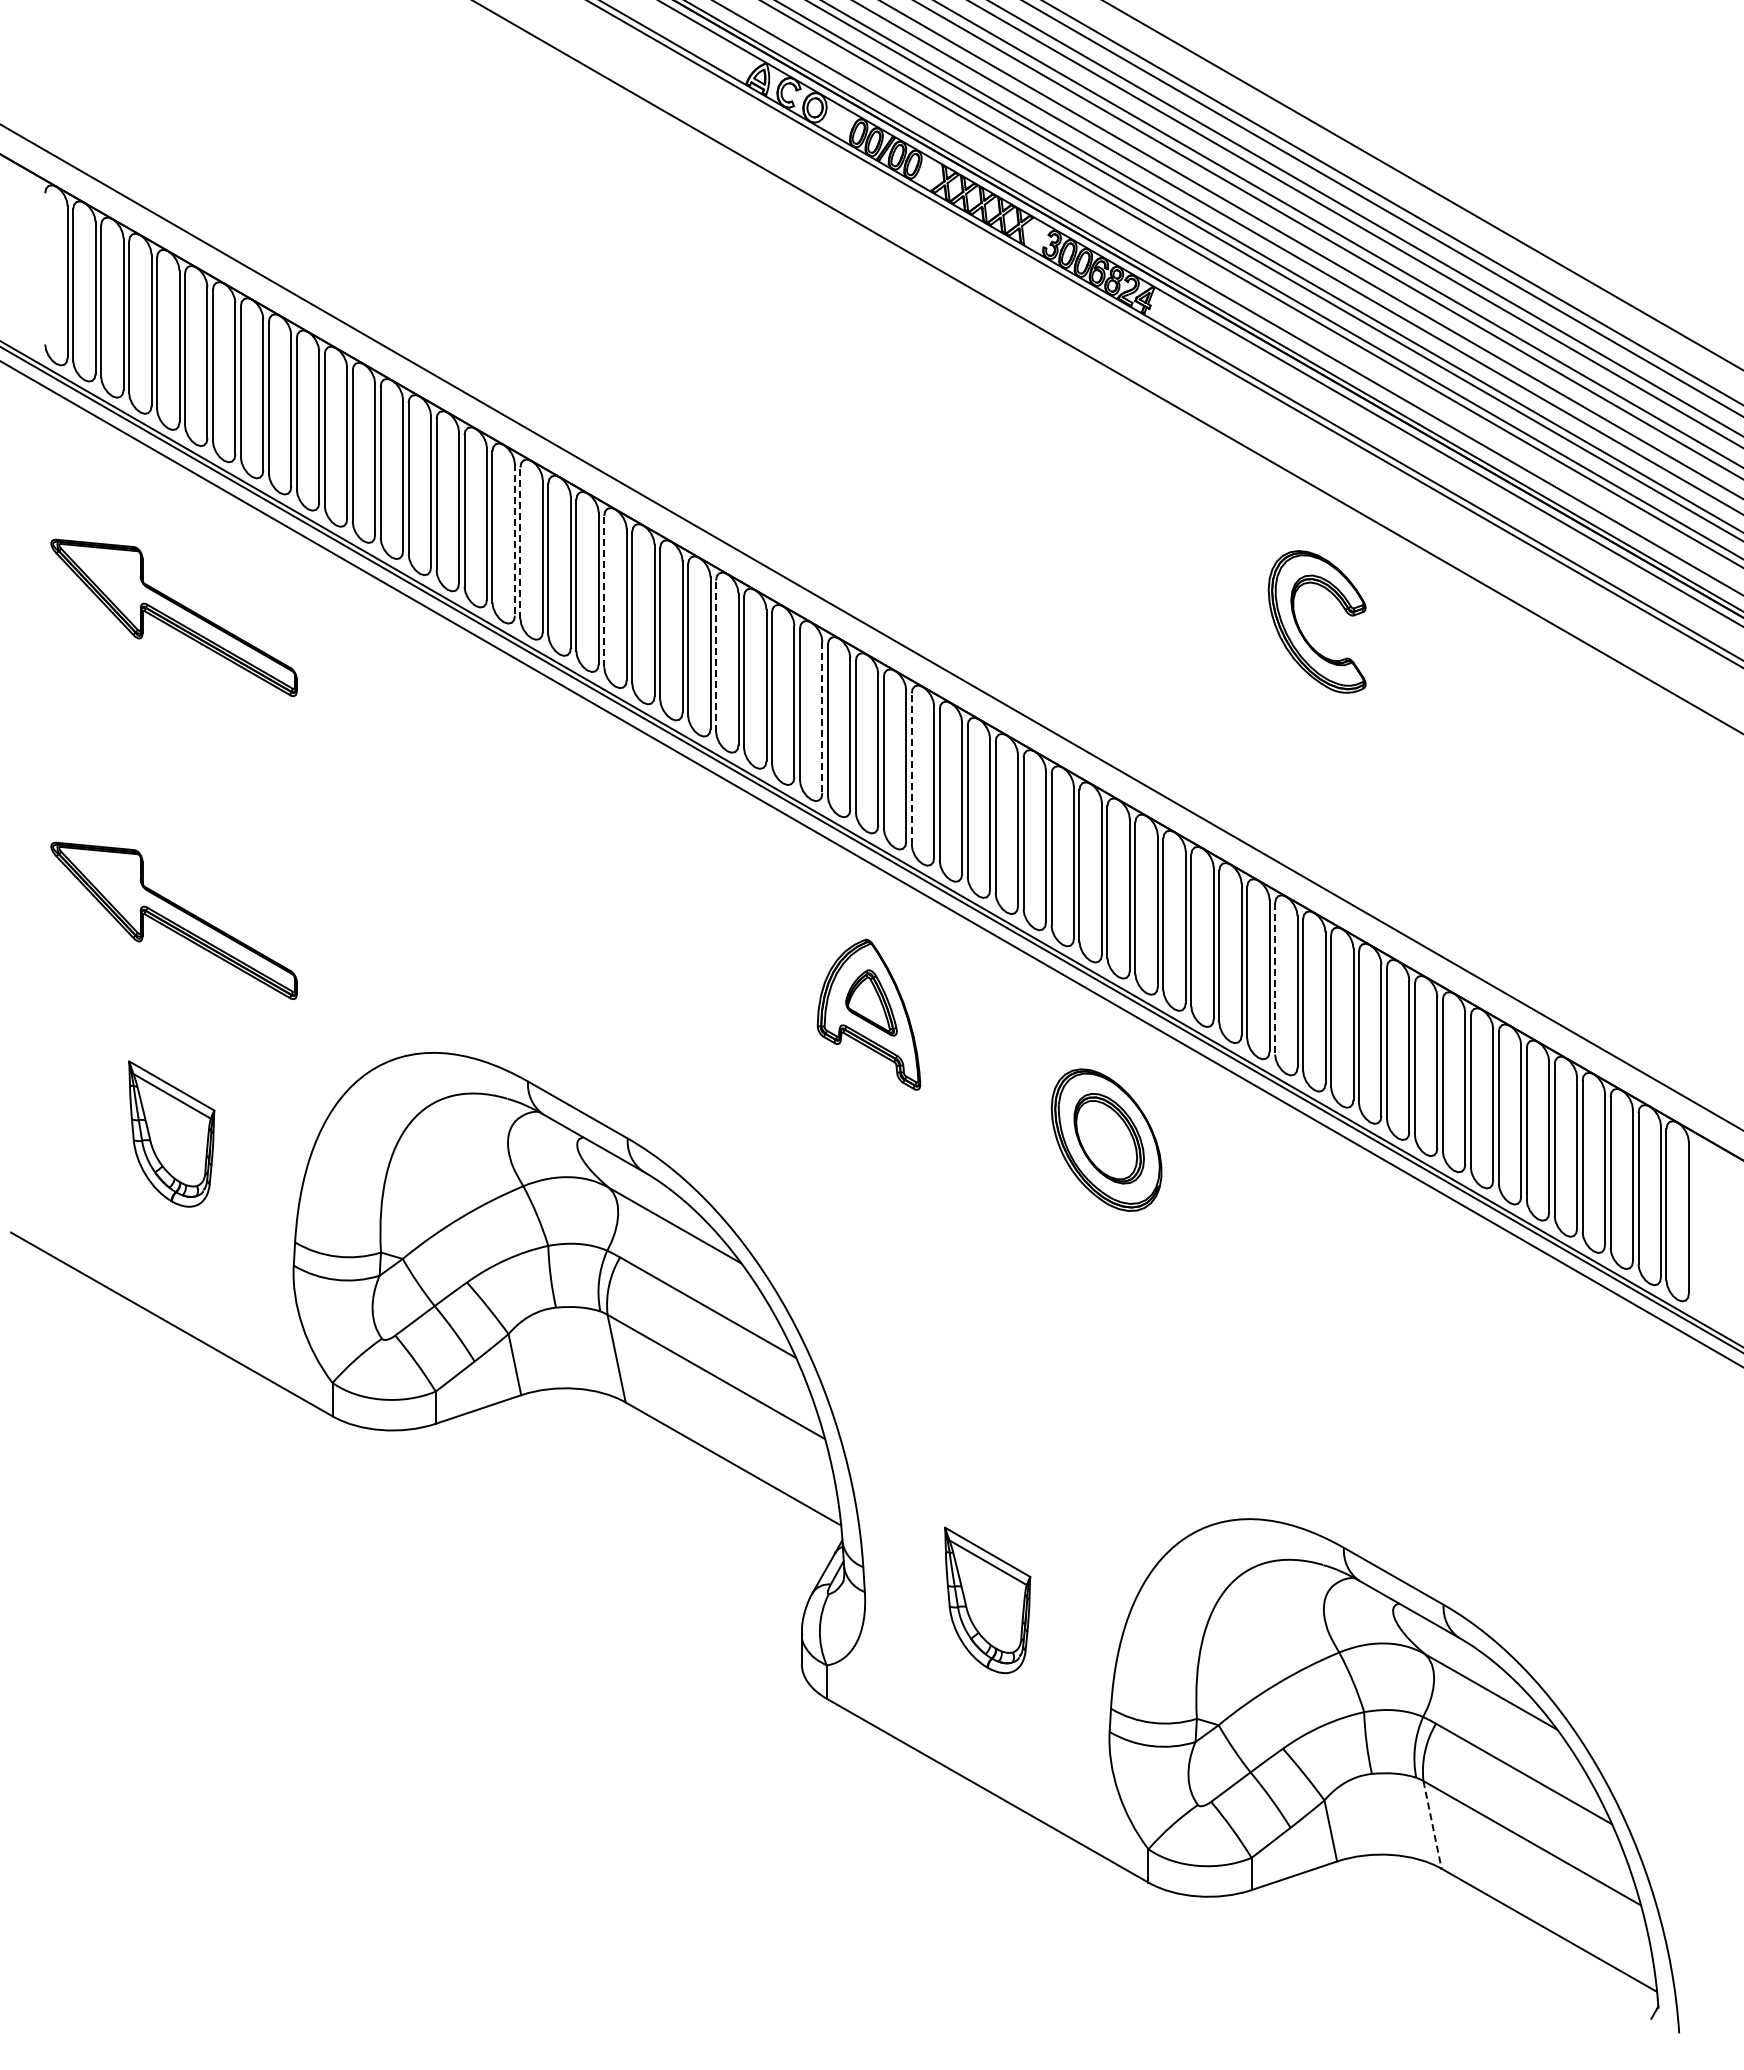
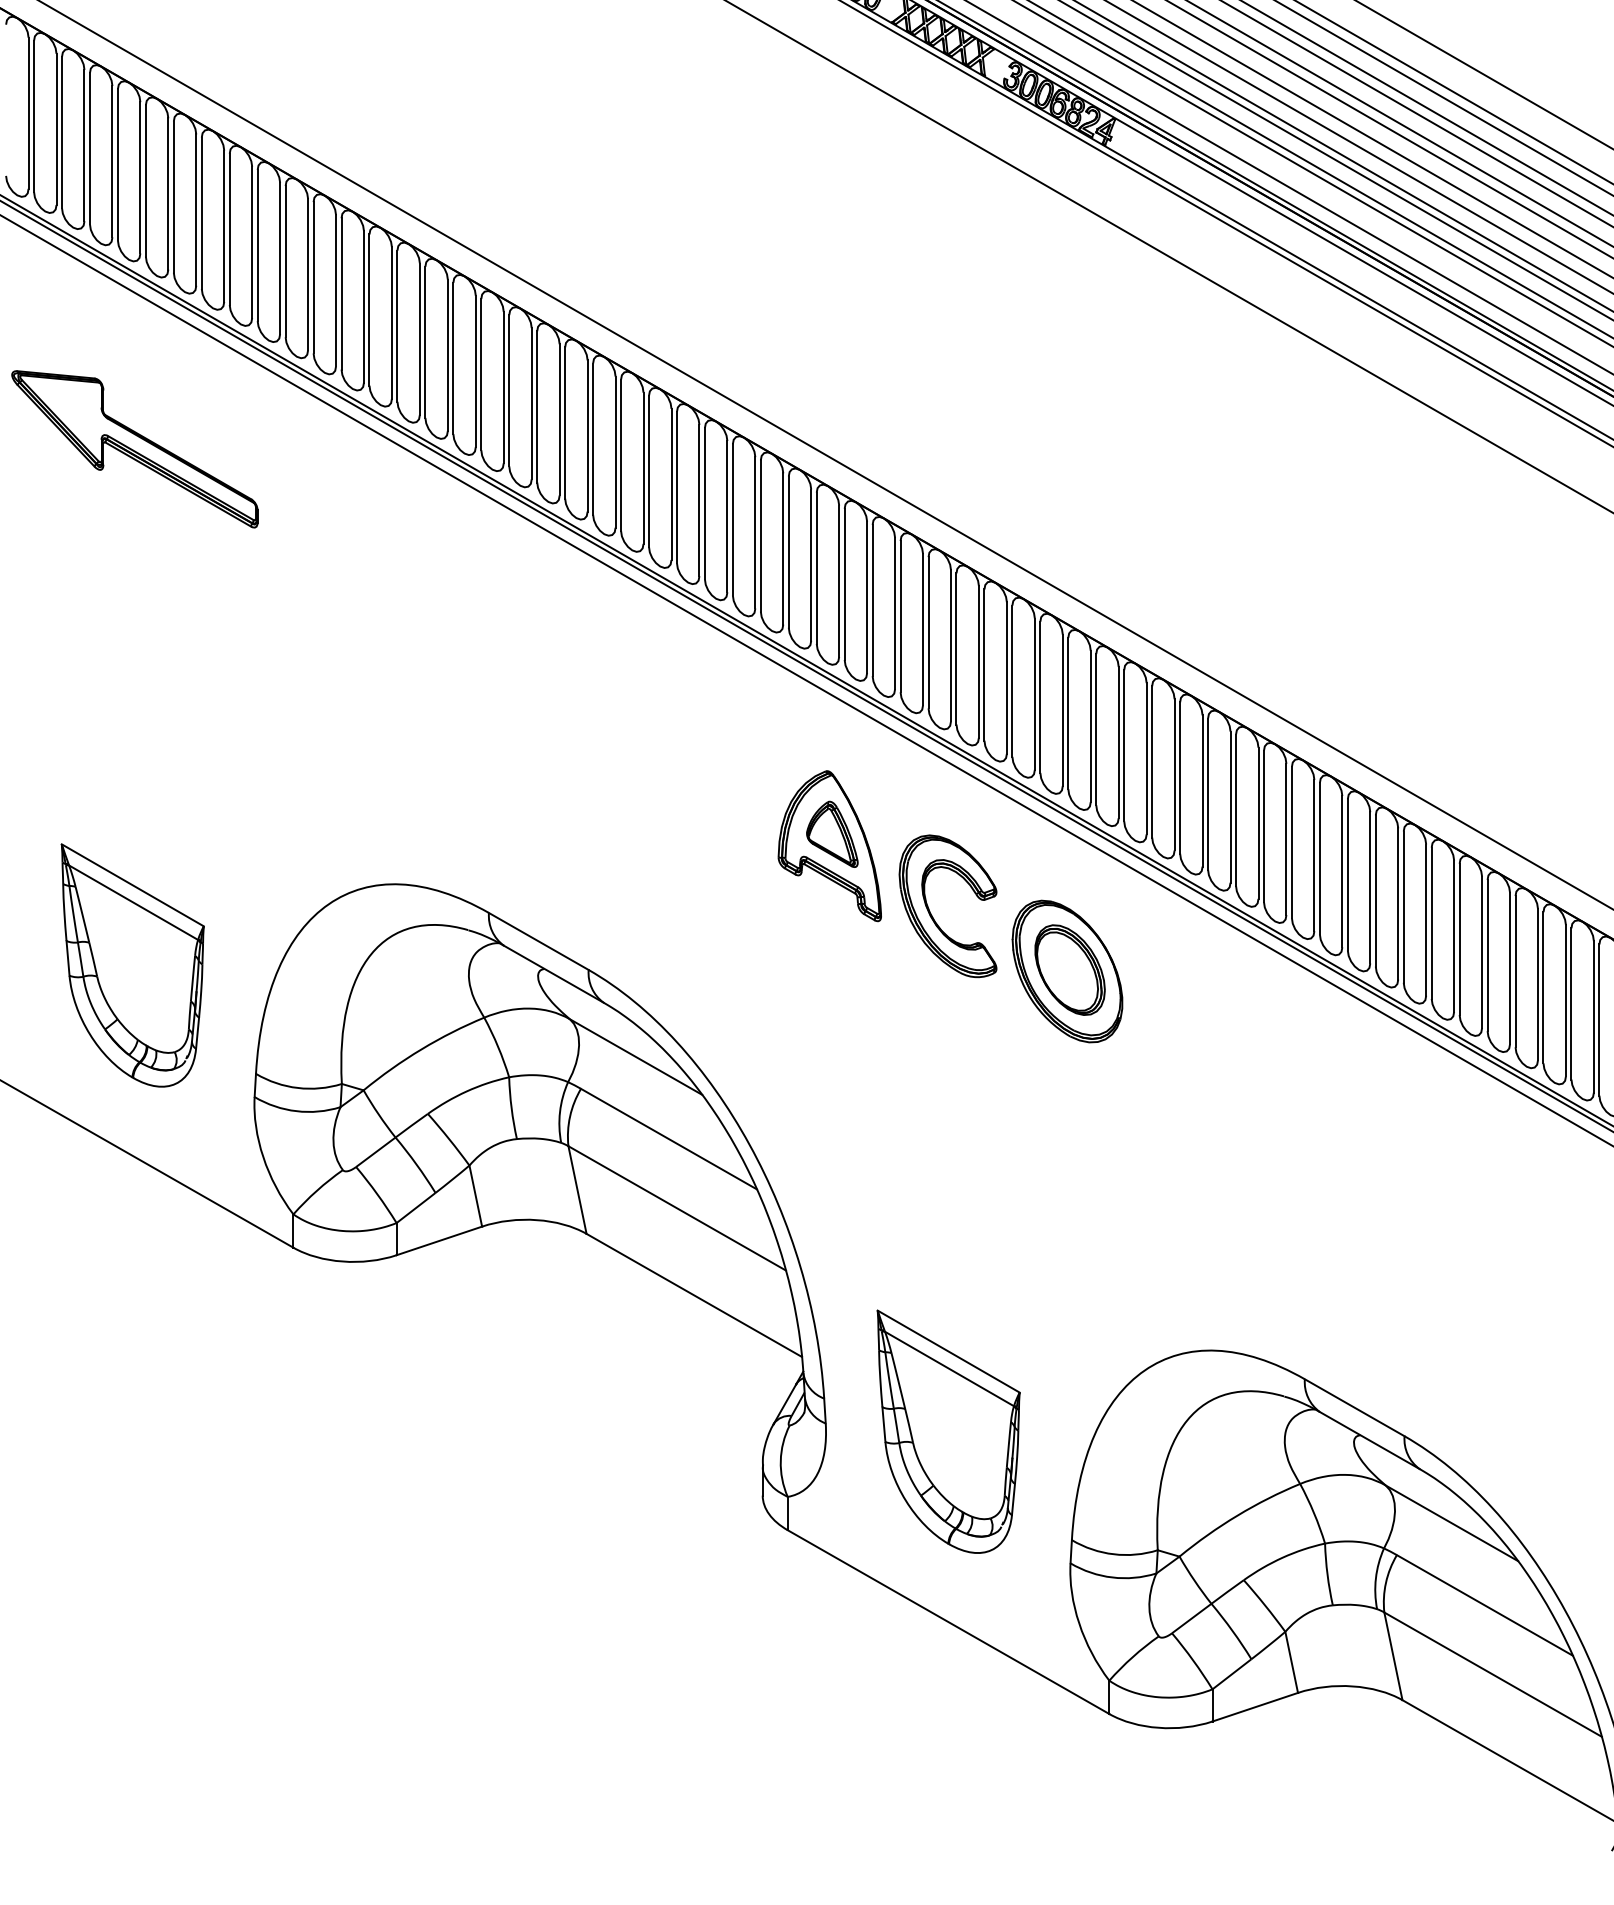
line: (514, 540) -> (475, 371), dashed -> solid
line: (520, 543) -> (481, 374), dashed -> solid
line: (604, 591) -> (565, 422), dashed -> solid
part: (1300, 628) -> (931, 912), moved
line: (716, 656) -> (677, 487), dashed -> solid
line: (822, 717) -> (783, 548), dashed -> solid
line: (911, 769) -> (872, 600), dashed -> solid
part: (173, 920) -> (134, 751), removed
line: (1275, 978) -> (1236, 809), dashed -> solid
part: (171, 1133) -> (132, 964), size x1.67
part: (987, 1600) -> (948, 1431), size x1.67
line: (1432, 1824) -> (1393, 1655), dashed -> solid

